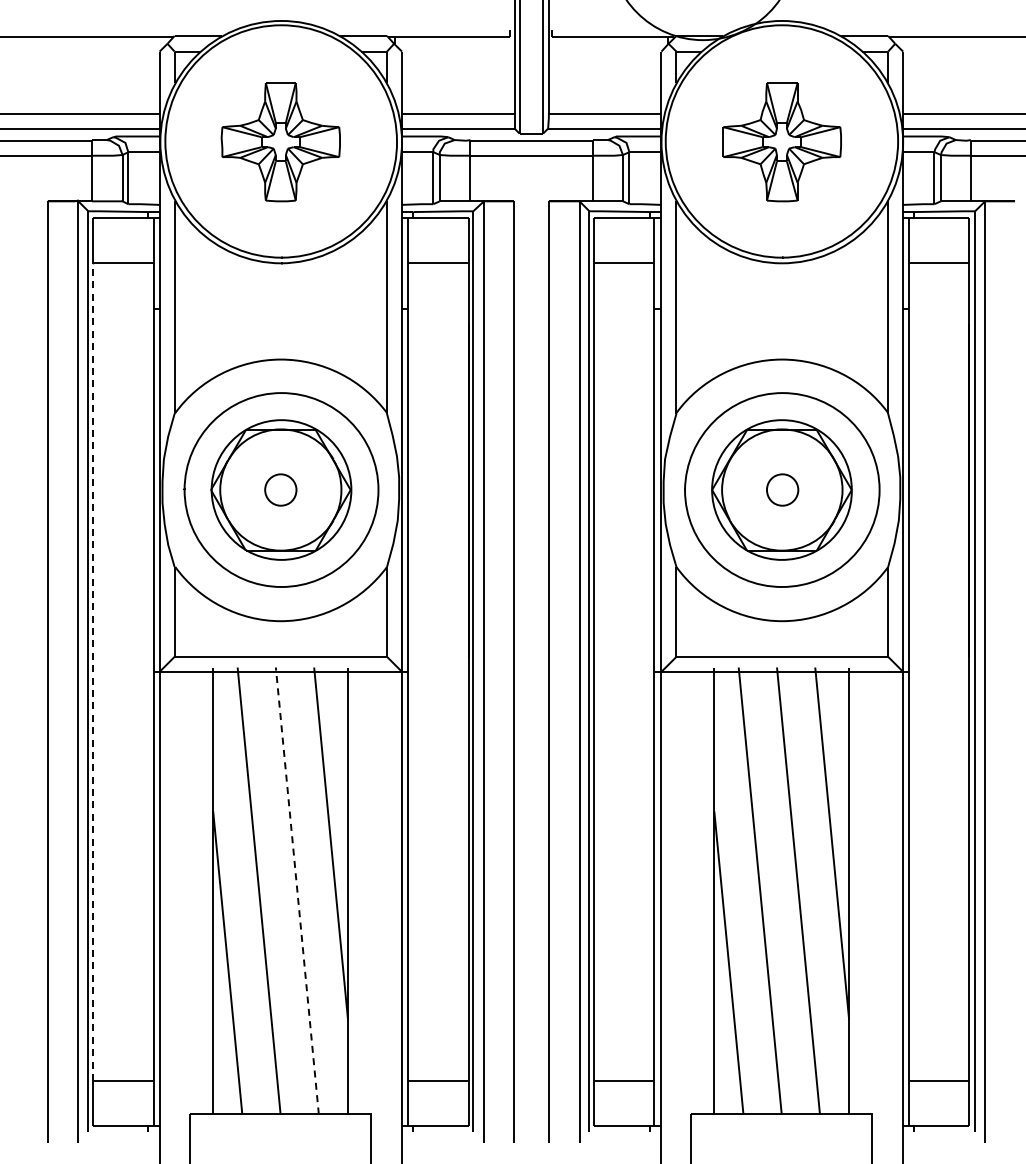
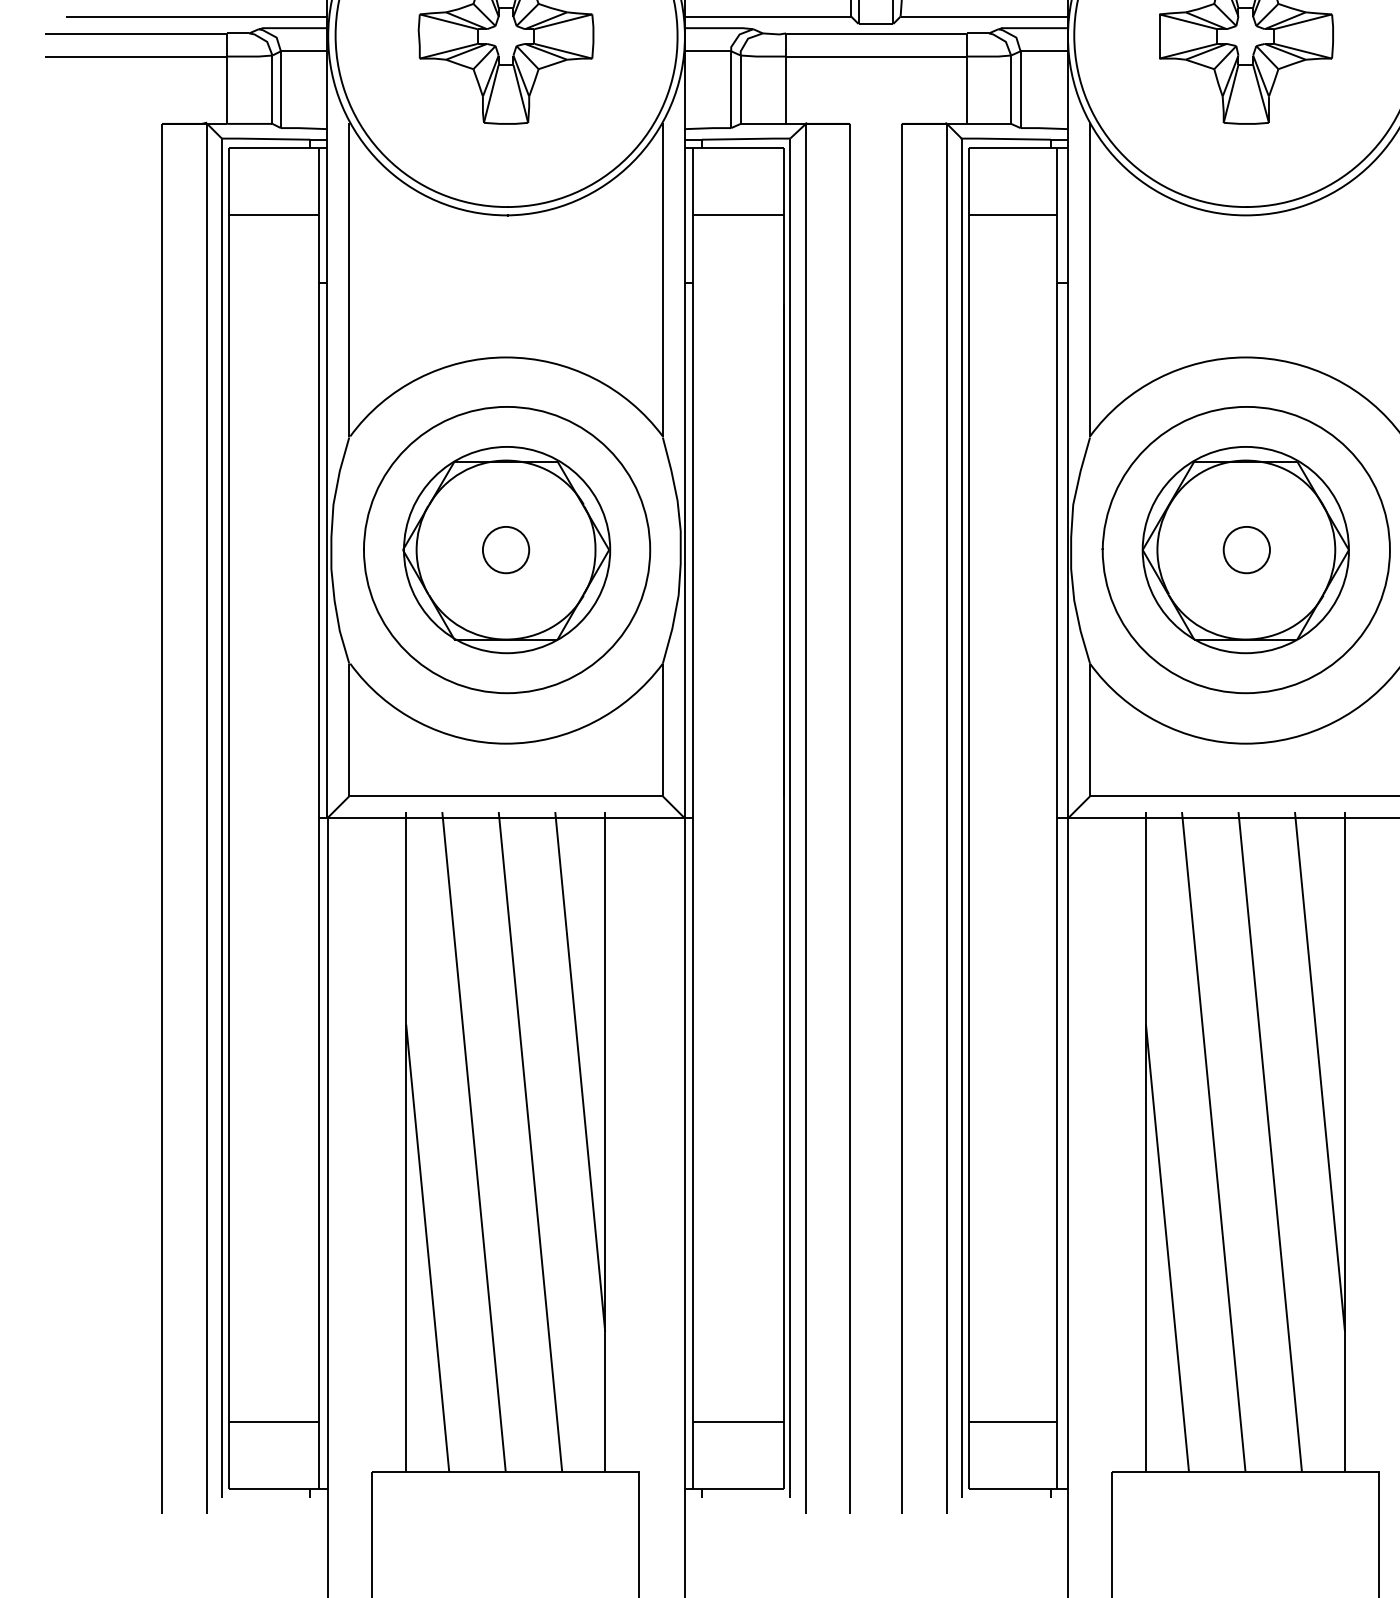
line: (93, 671) -> (229, 817), dashed -> solid
line: (297, 890) -> (530, 1141), dashed -> solid

